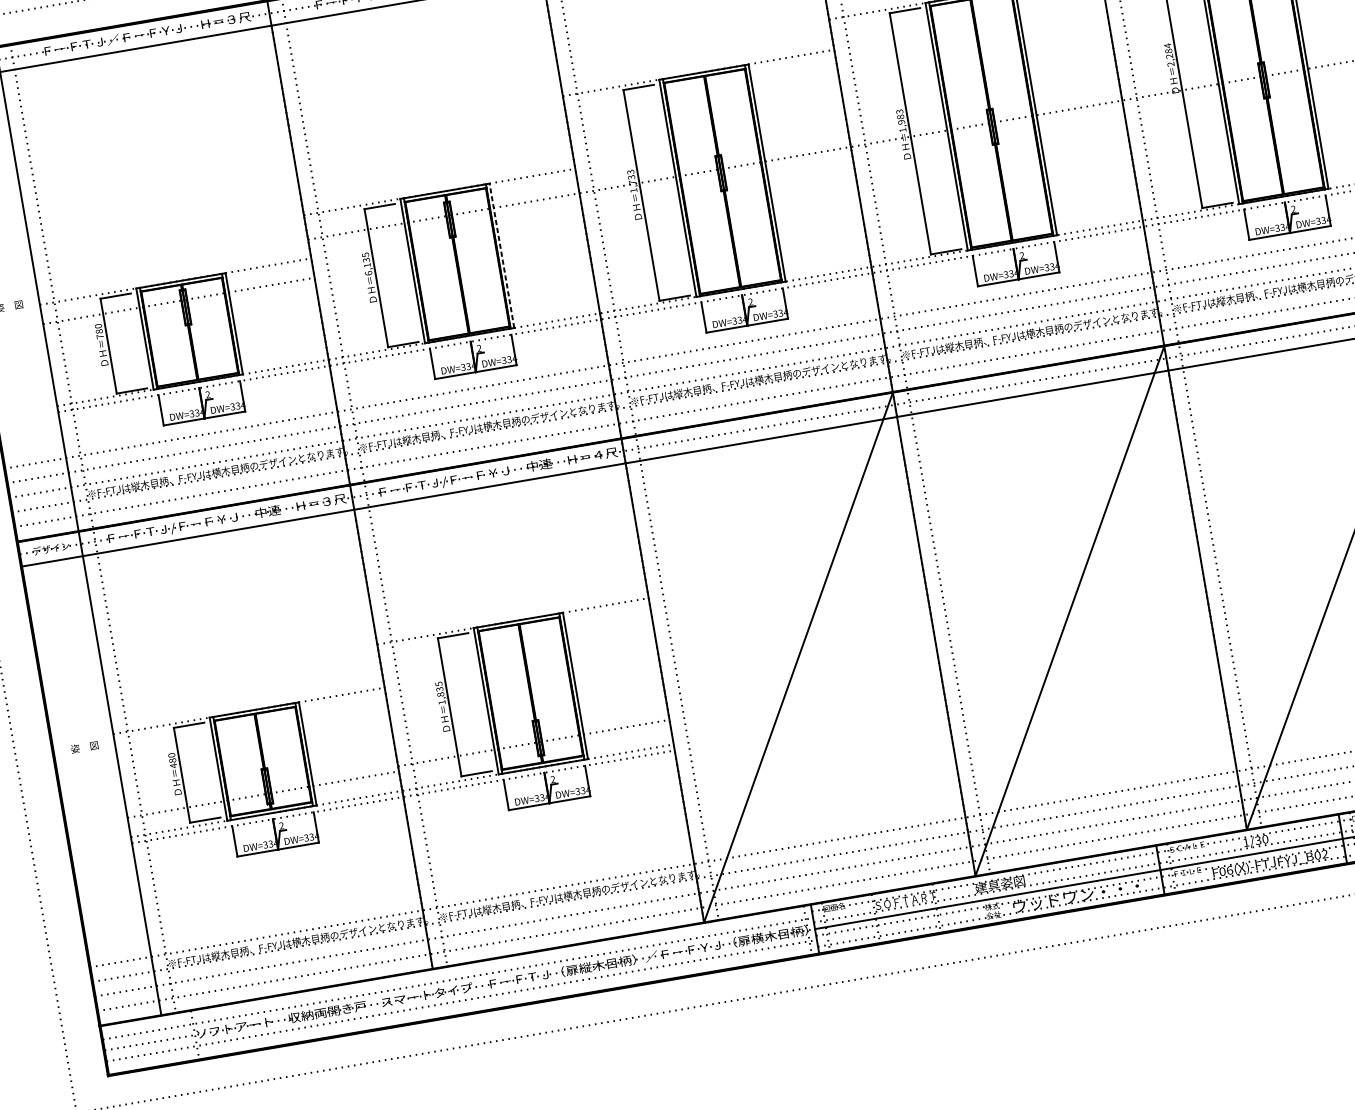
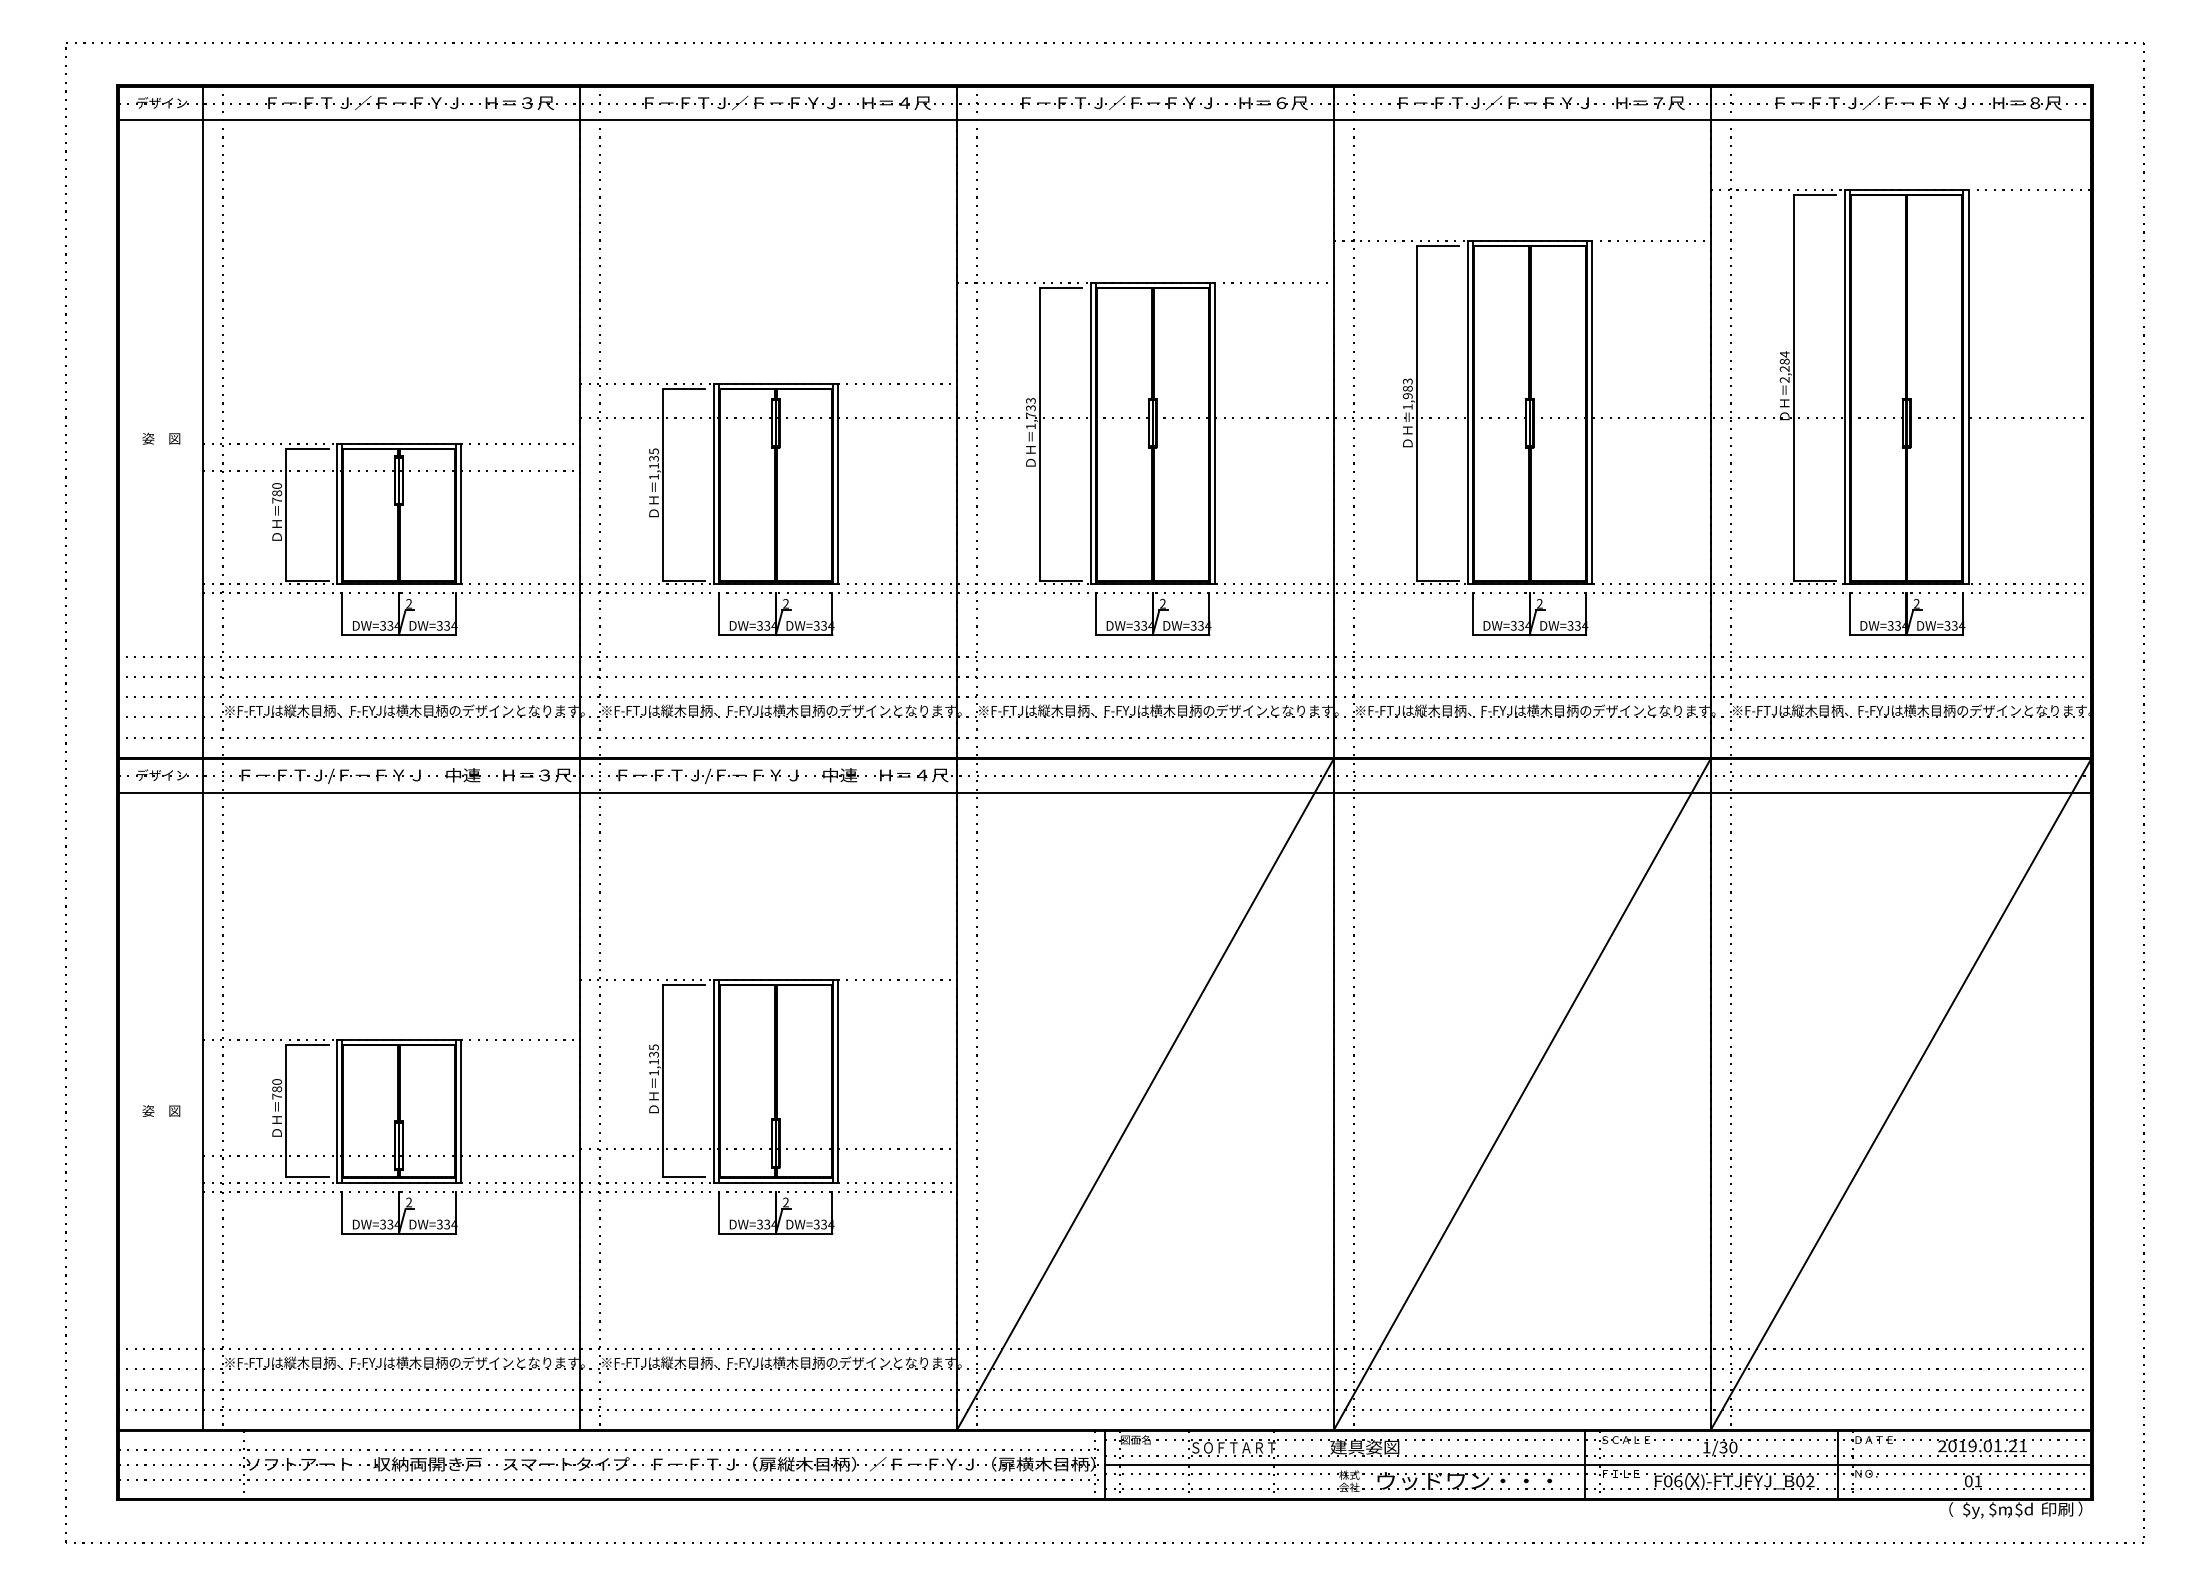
line: (501, 255) -> (837, 483), dashed -> solid
text: (368, 273) -> (653, 476), 6,135 -> 1,135
text: (440, 694) -> (653, 1061), 1,835 -> 1,135
text: (84, 746) -> (161, 1110), moved
text: (173, 765) -> (276, 1096), 480 -> 780

